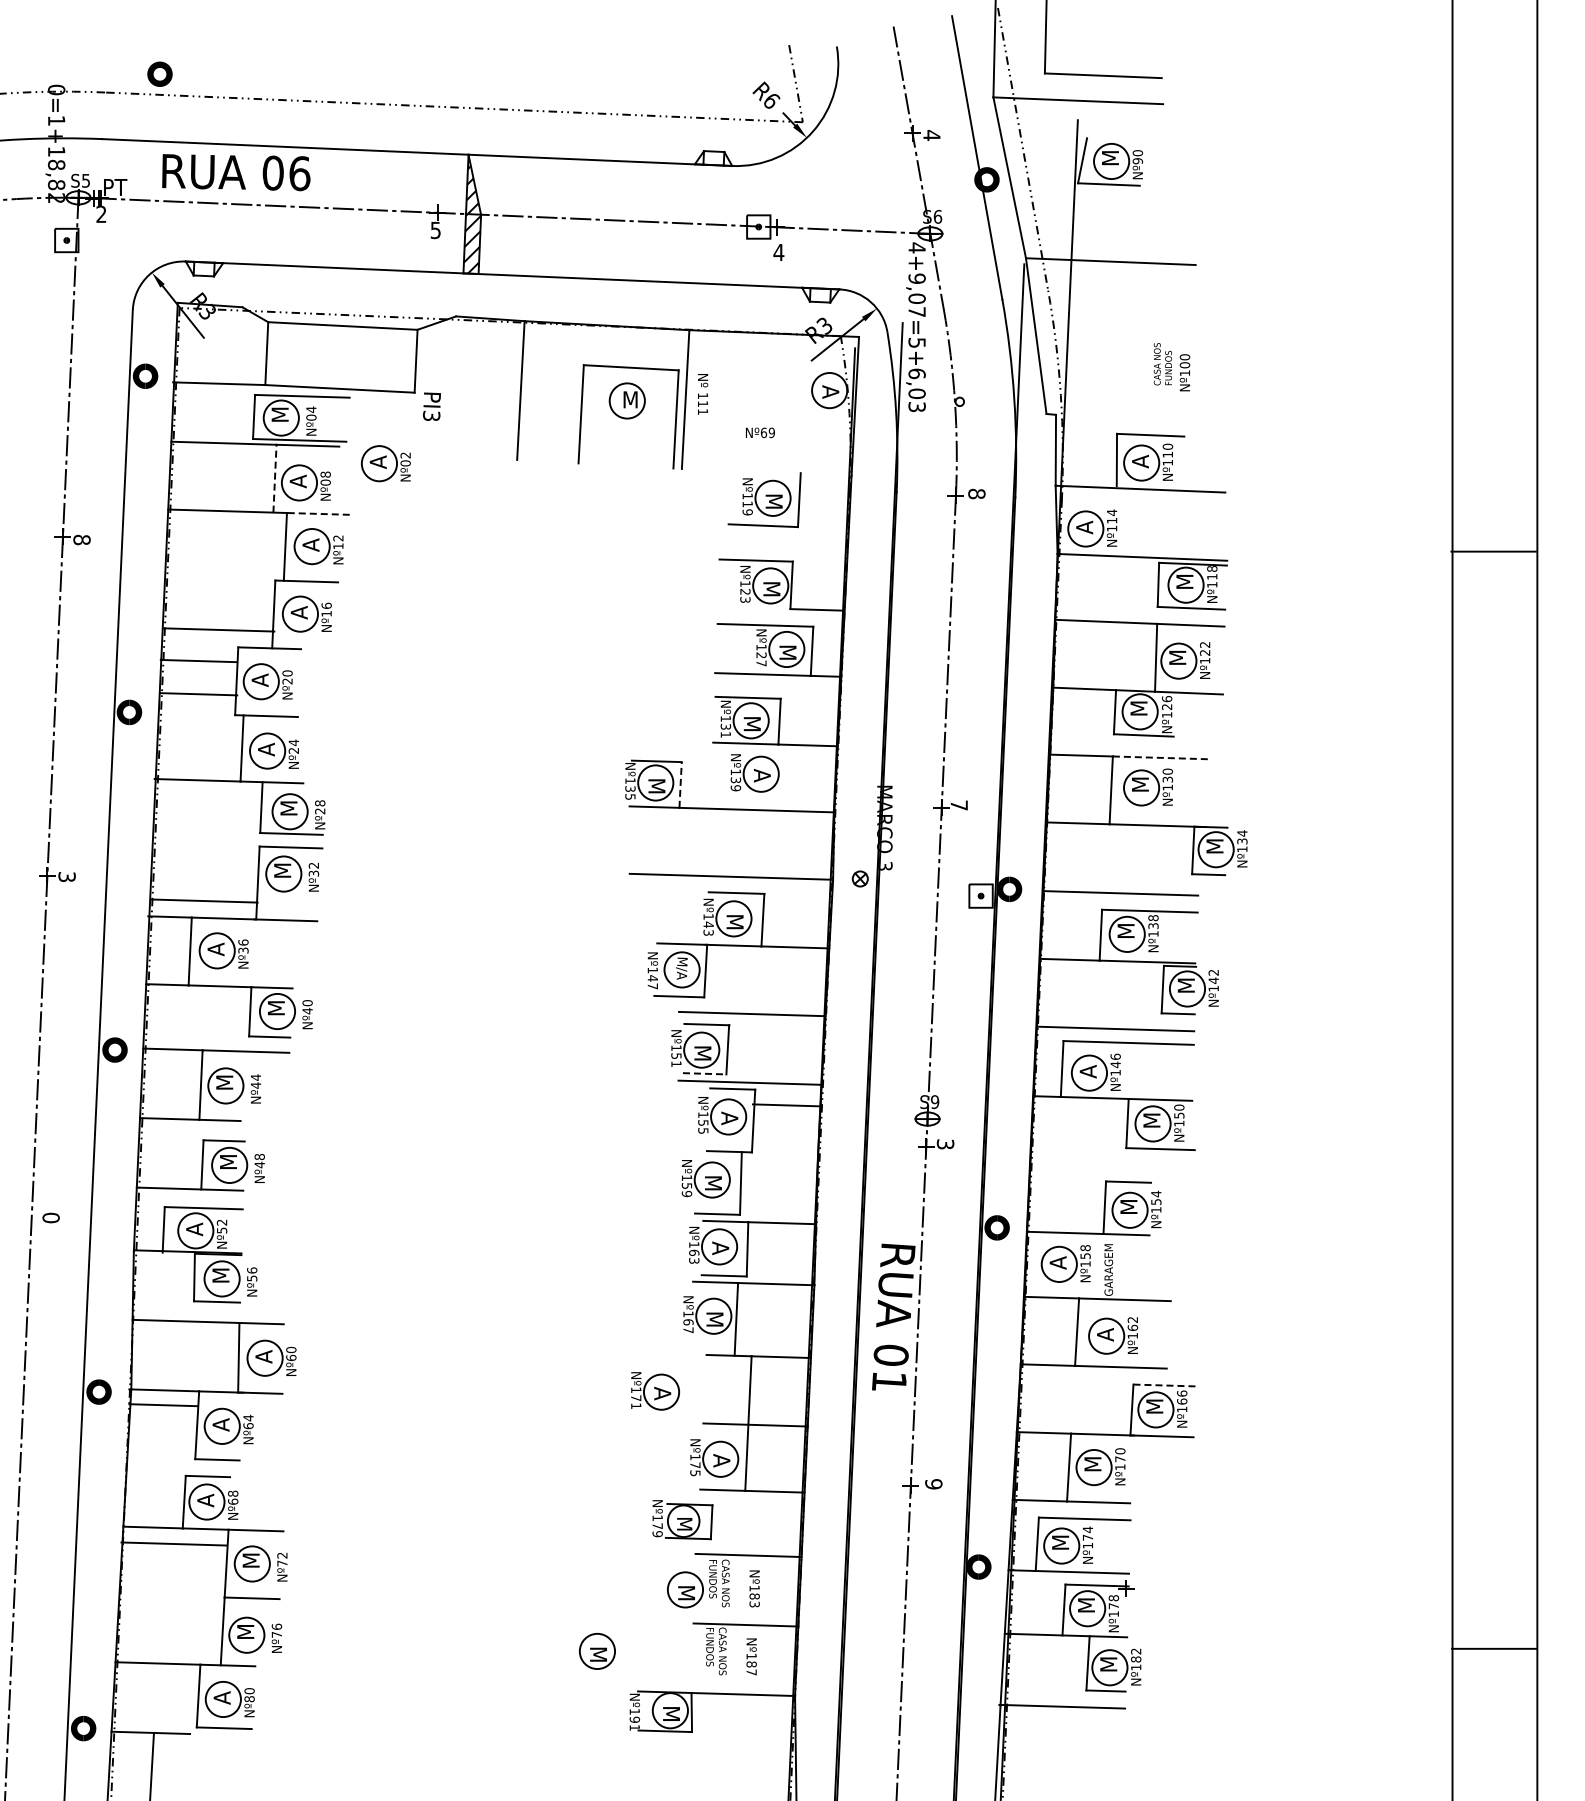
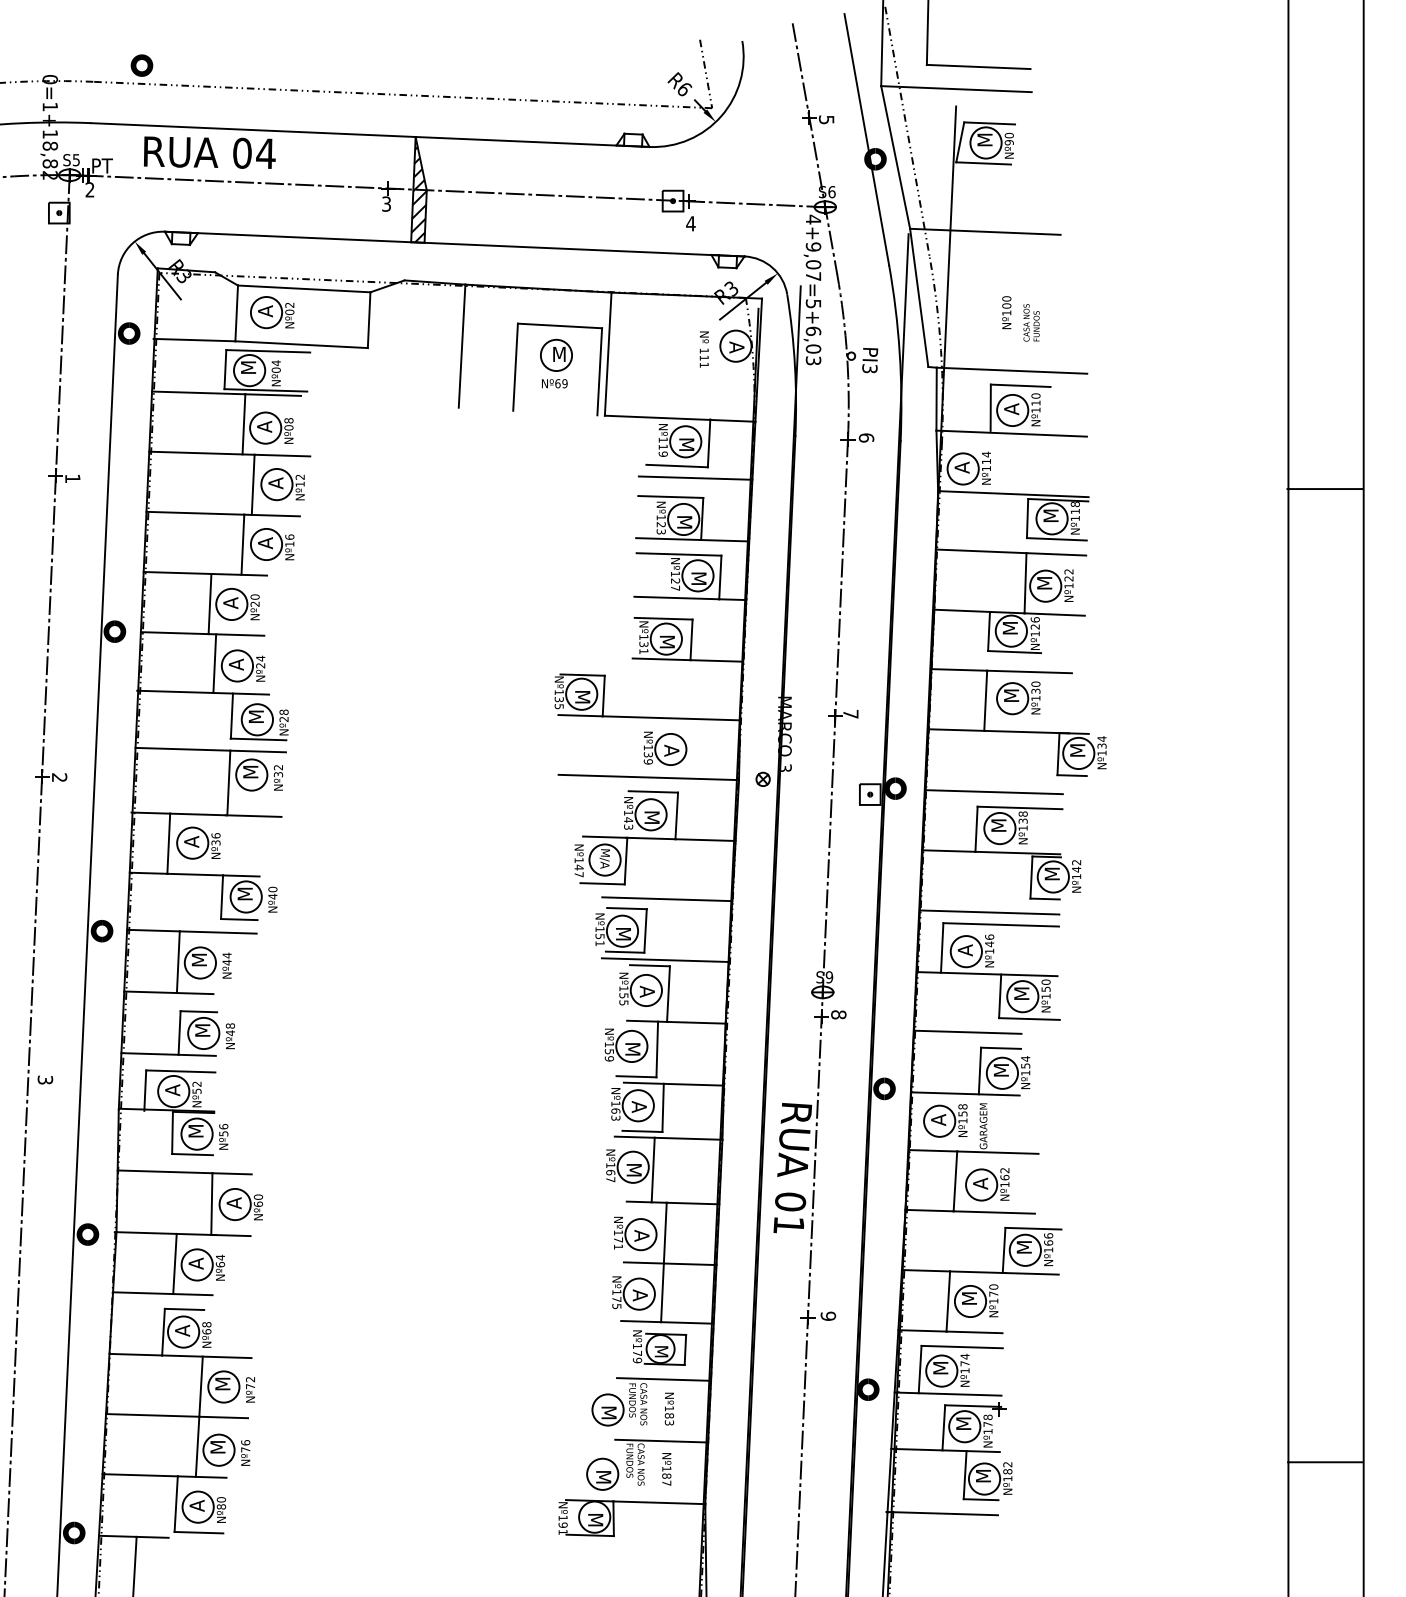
text: (931, 135) -> (826, 119), 4 -> 5
line: (1115, 139) -> (989, 123), added
text: (299, 173) -> (265, 153), 06 -> 04
text: (435, 229) -> (386, 203), 5 -> 3
text: (1184, 372) -> (1006, 312), moved
text: (703, 394) -> (704, 349), moved
text: (431, 406) -> (869, 360), moved
line: (1140, 417) -> (1011, 370), added
text: (760, 432) -> (554, 383), moved
part: (385, 463) -> (271, 312), moved
line: (766, 471) -> (679, 417), added
line: (274, 478) -> (243, 424), dashed -> solid
text: (976, 493) -> (866, 437), 8 -> 6
line: (317, 513) -> (281, 455), dashed -> solid
text: (81, 539) -> (72, 478), 8 -> 1
line: (784, 539) -> (695, 478), added
line: (753, 607) -> (668, 538), added
line: (219, 629) -> (195, 512), moved
line: (198, 660) -> (174, 632), moved
line: (198, 694) -> (177, 573), moved
line: (1160, 757) -> (1029, 671), dashed -> solid
part: (754, 773) -> (664, 748), moved
line: (680, 784) -> (603, 695), dashed -> solid
text: (66, 876) -> (59, 777), 3 -> 2
line: (203, 900) -> (182, 748), moved
line: (704, 1073) -> (624, 951), dashed -> solid
line: (785, 1105) -> (695, 1022), moved
text: (945, 1144) -> (838, 1014), 3 -> 8
line: (1090, 1163) -> (967, 1031), added
text: (50, 1217) -> (44, 1079), 0 -> 3
line: (1165, 1385) -> (1033, 1228), dashed -> solid
part: (655, 1391) -> (635, 1234), moved
line: (163, 1405) -> (143, 1293), moved
part: (682, 1520) -> (659, 1348), moved
line: (173, 1543) -> (152, 1414), moved
part: (597, 1650) -> (602, 1473), moved

